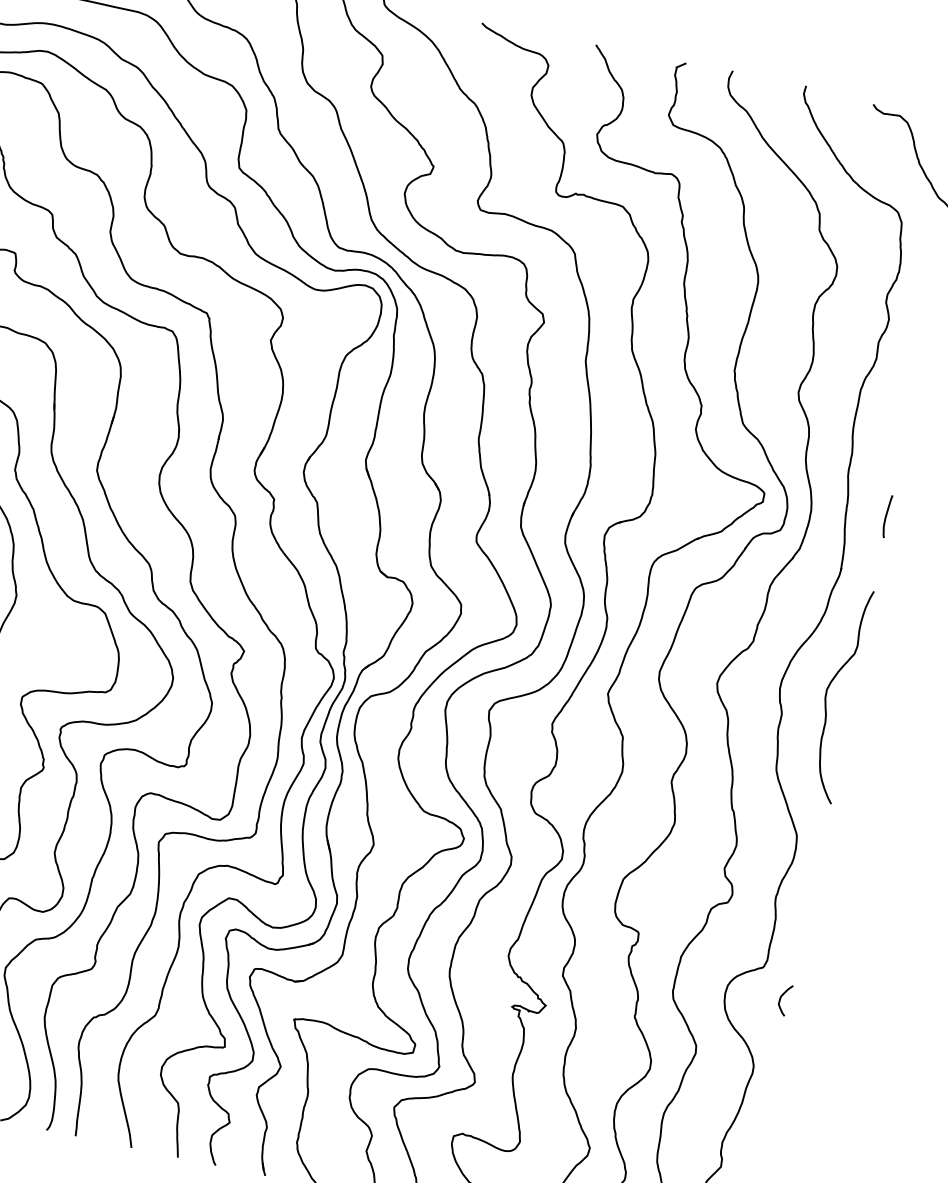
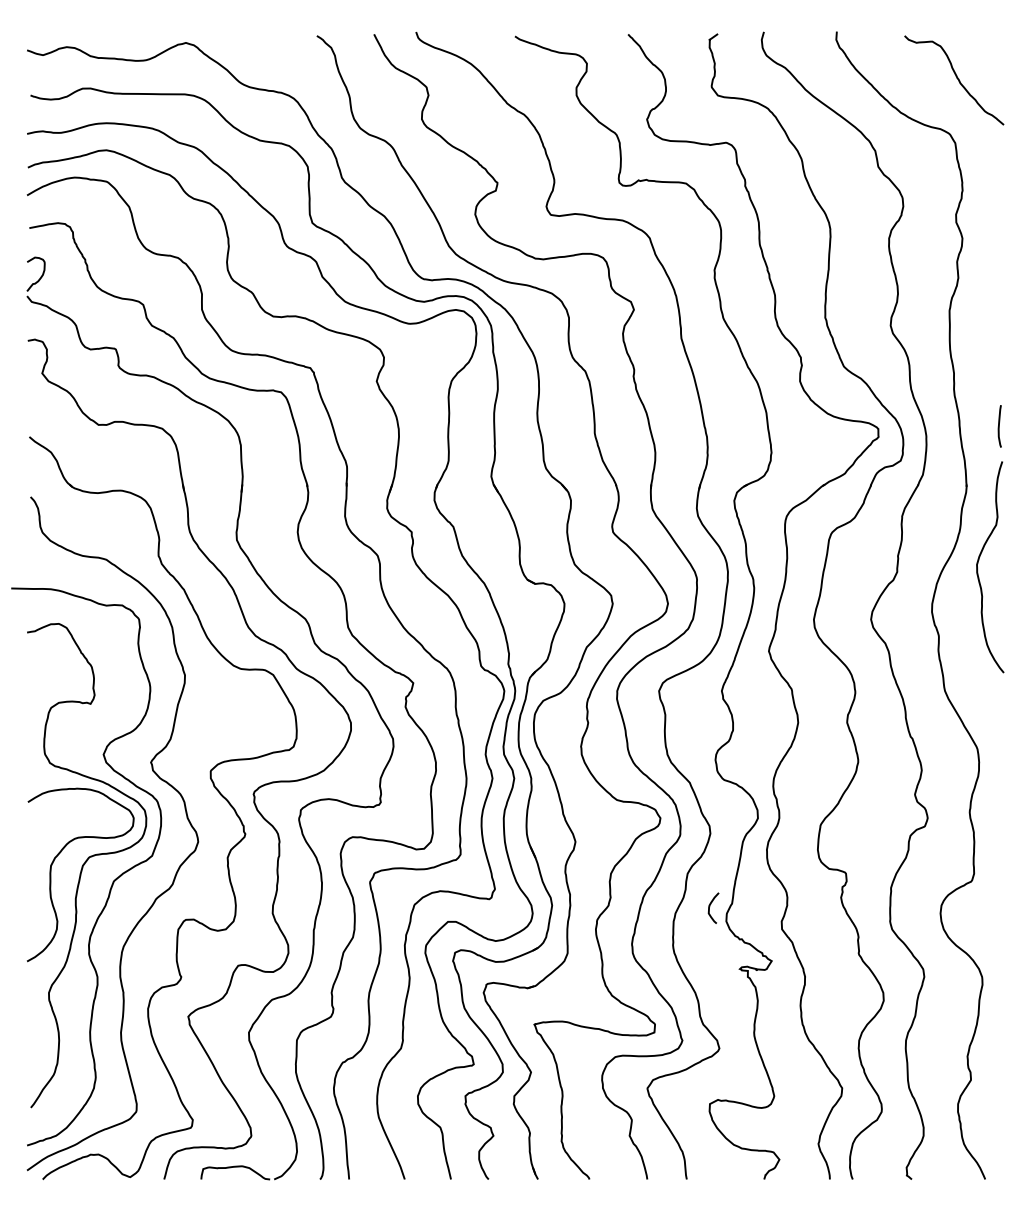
curve: (828, 688) -> (978, 563), moved
curve: (781, 997) -> (710, 906), moved

